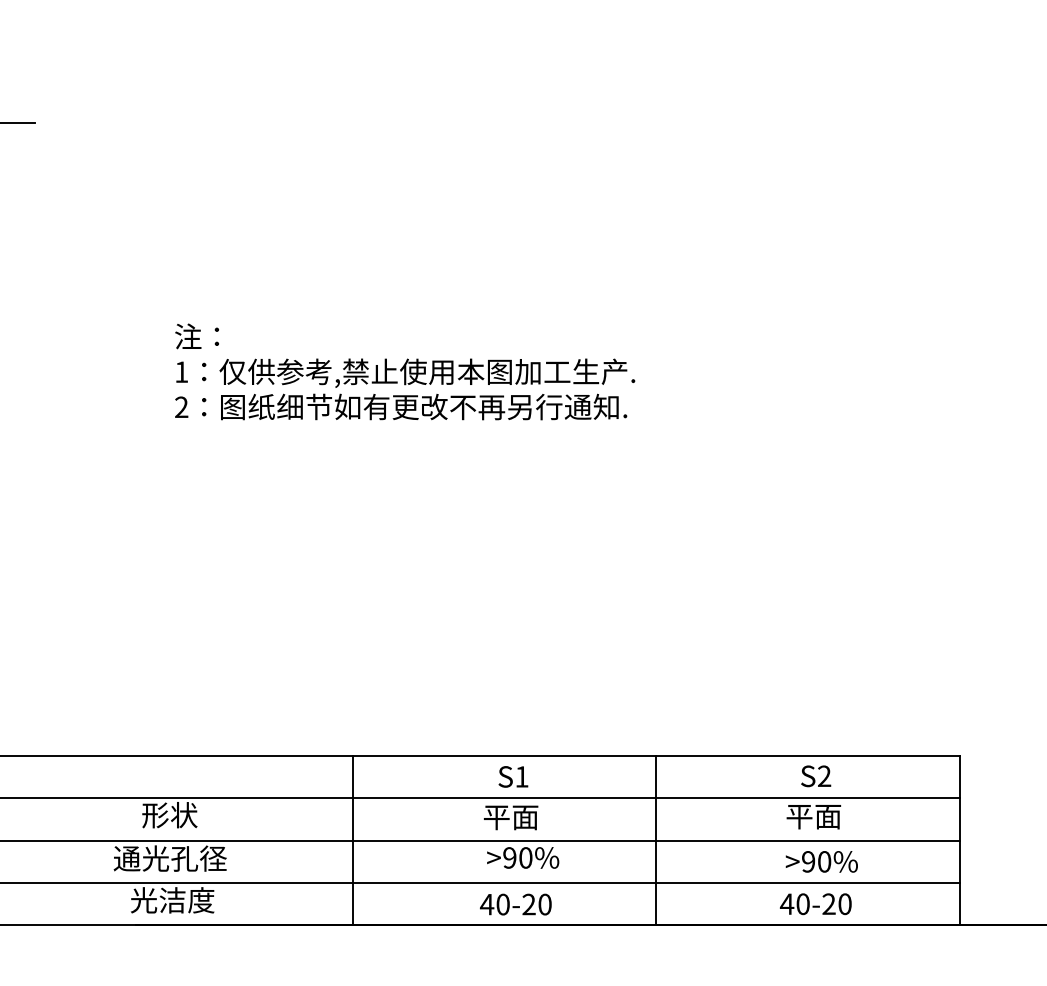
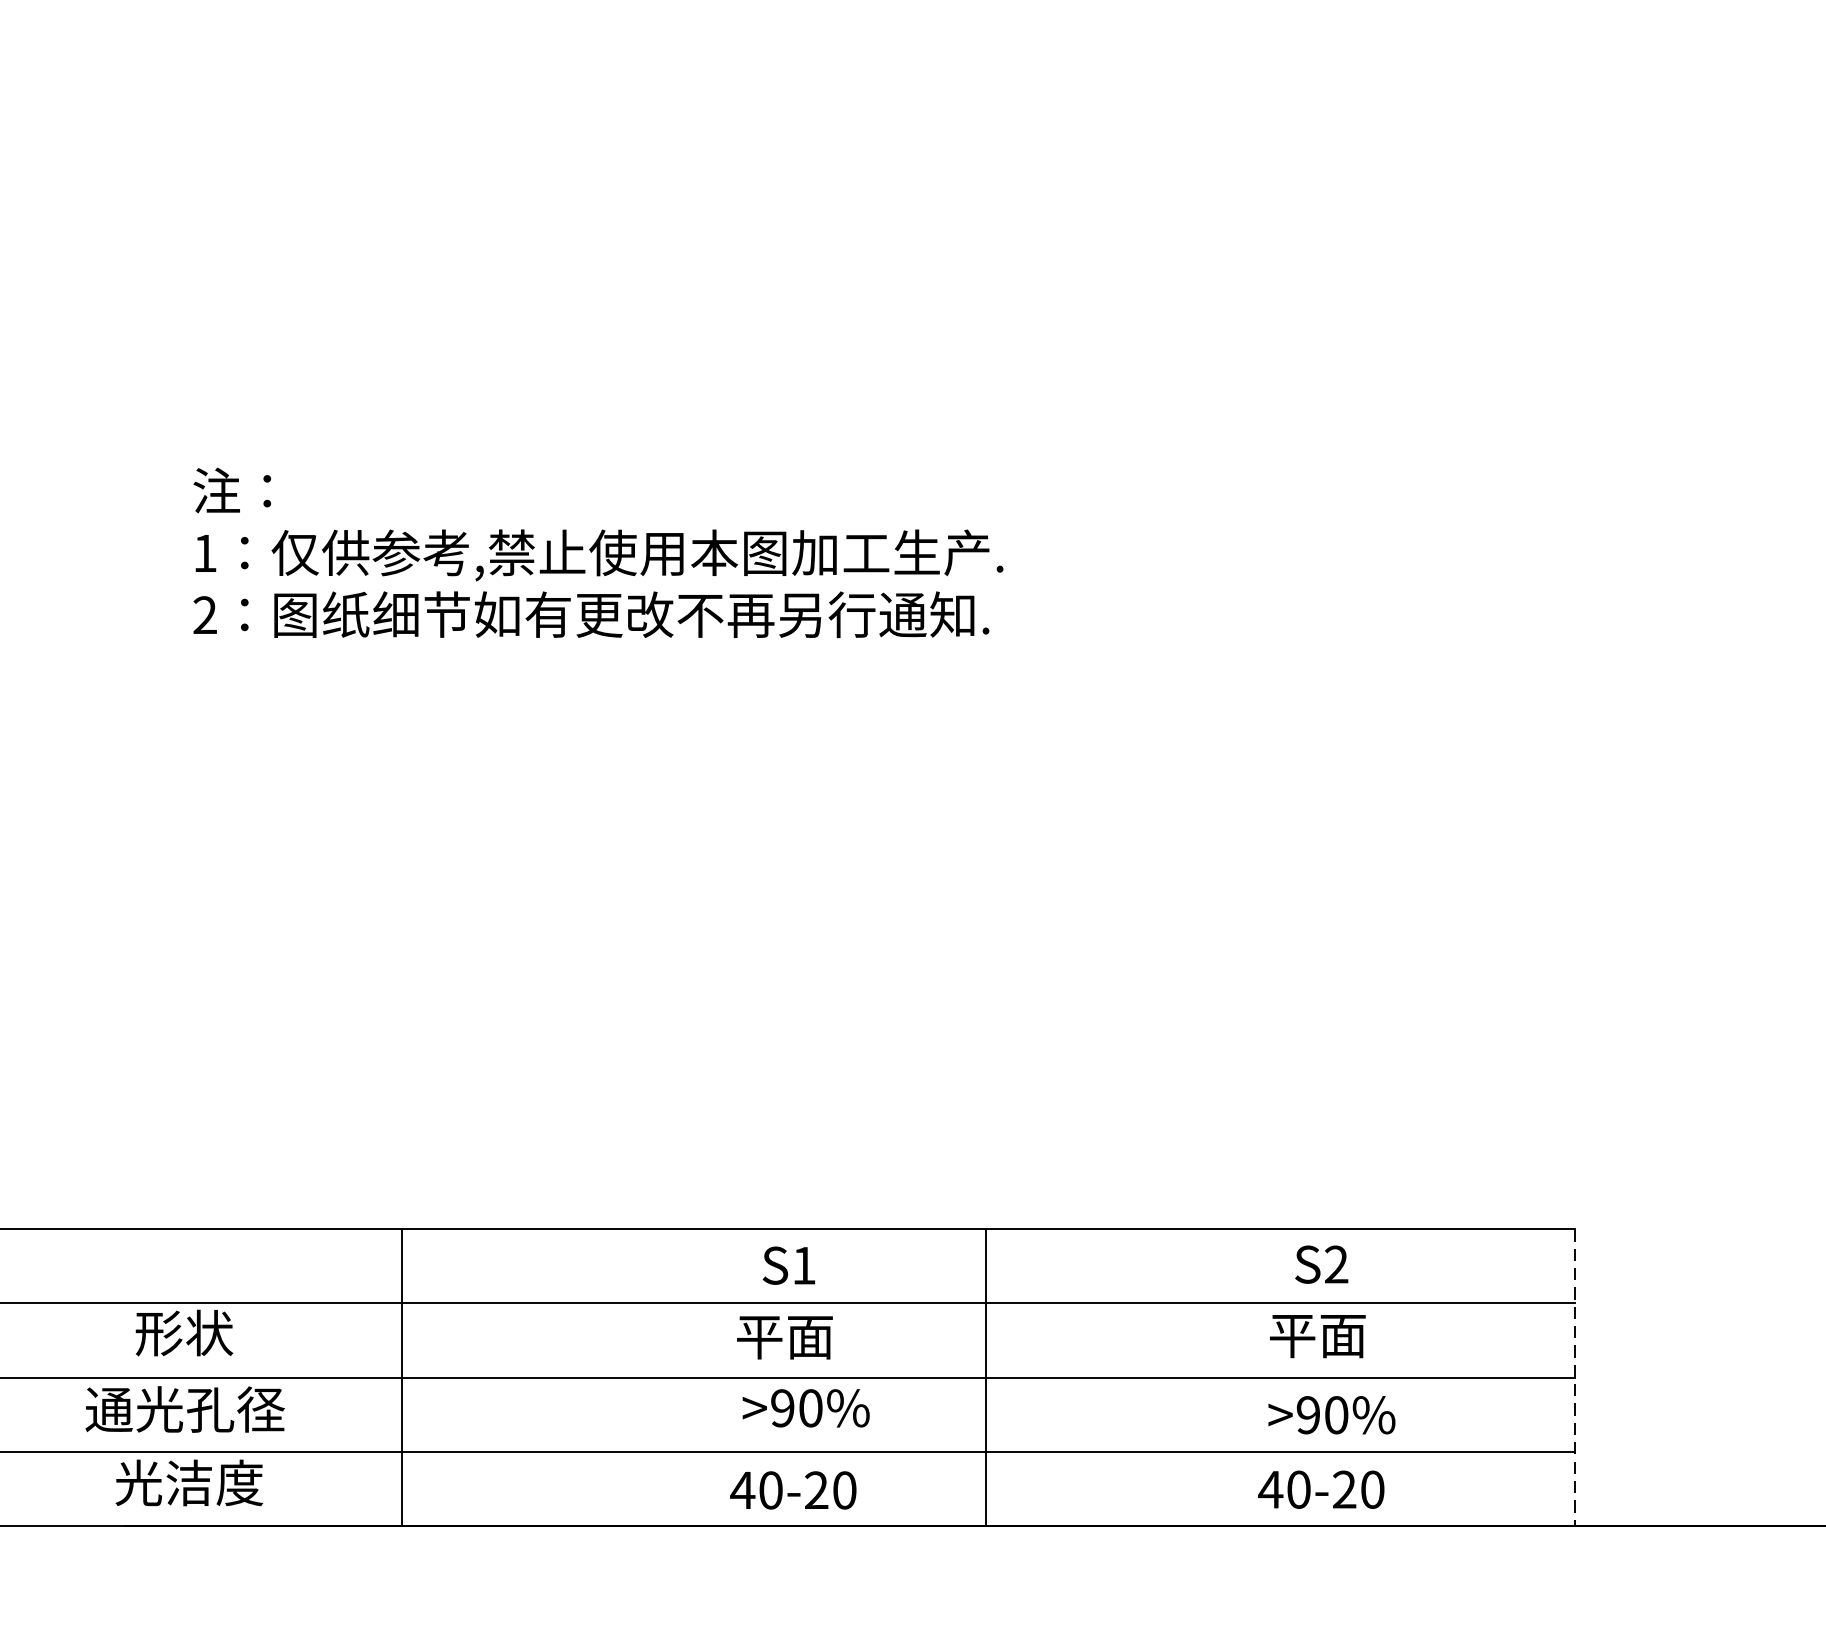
line: (352, 840) -> (401, 1377), moved
line: (656, 840) -> (986, 1377), moved
line: (959, 841) -> (1574, 1379), solid -> dashed

